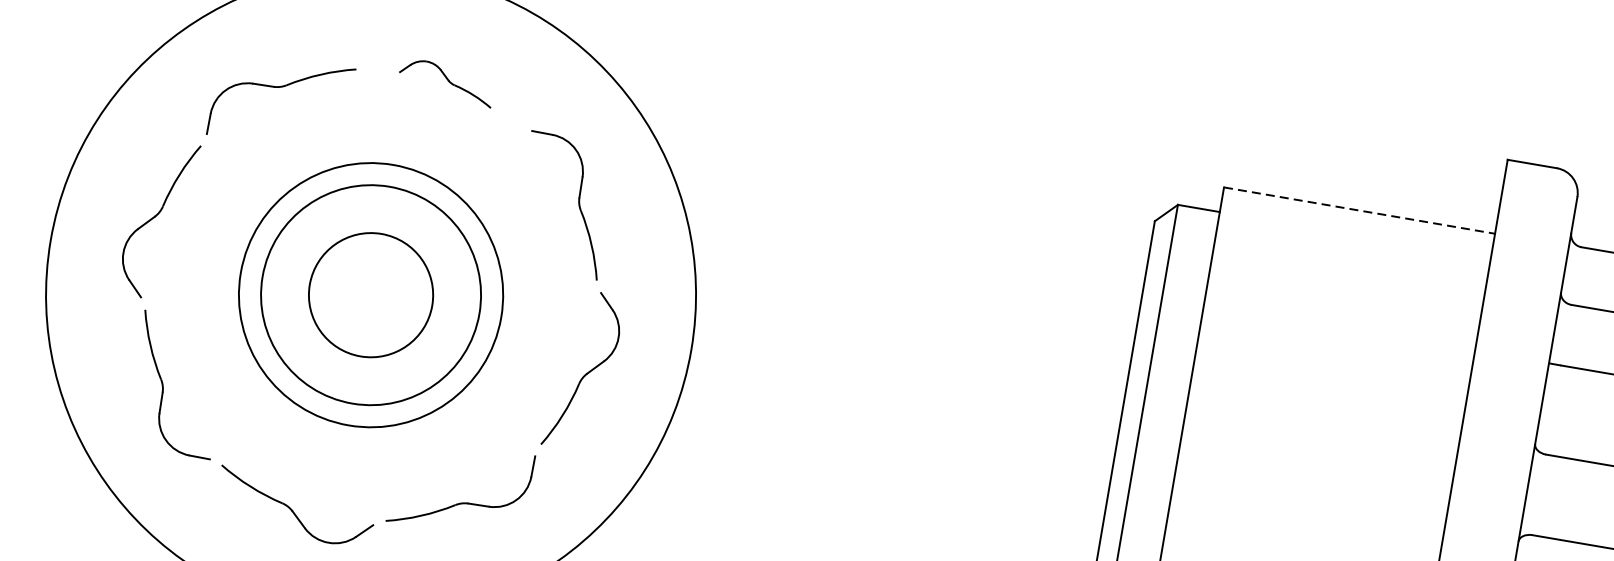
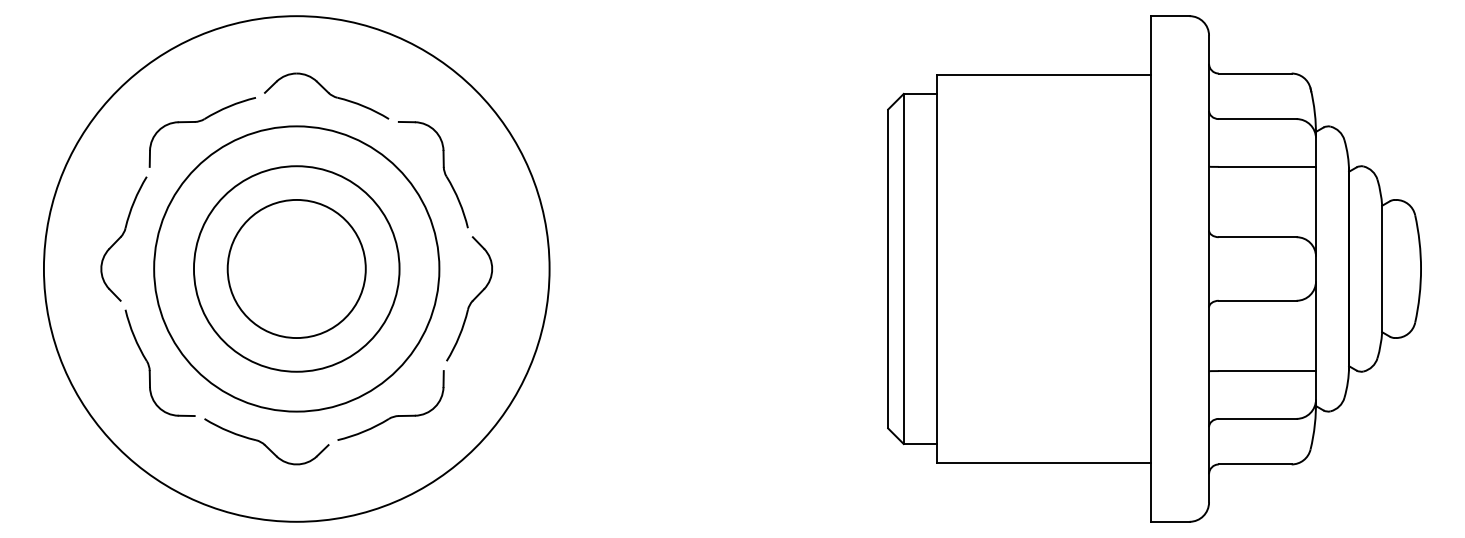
part: (446, 81) -> (326, 95), size x1.67
line: (1359, 210) -> (1043, 74), dashed -> solid
circle: (370, 294) -> (296, 268), size x1.43
circle: (370, 294) -> (296, 268), size x1.67

